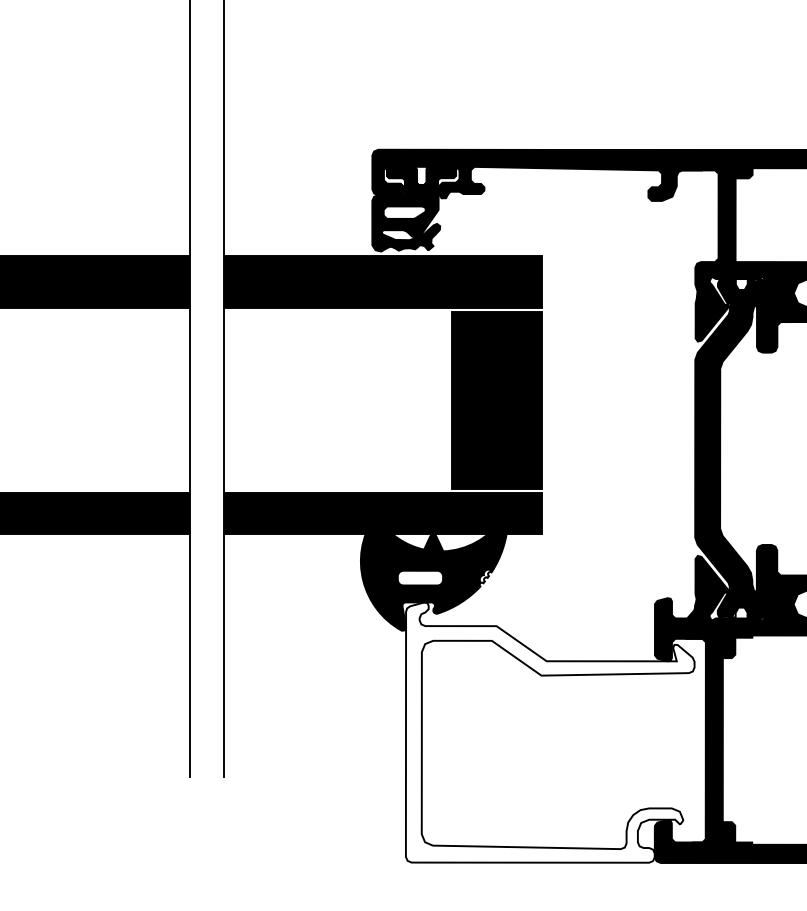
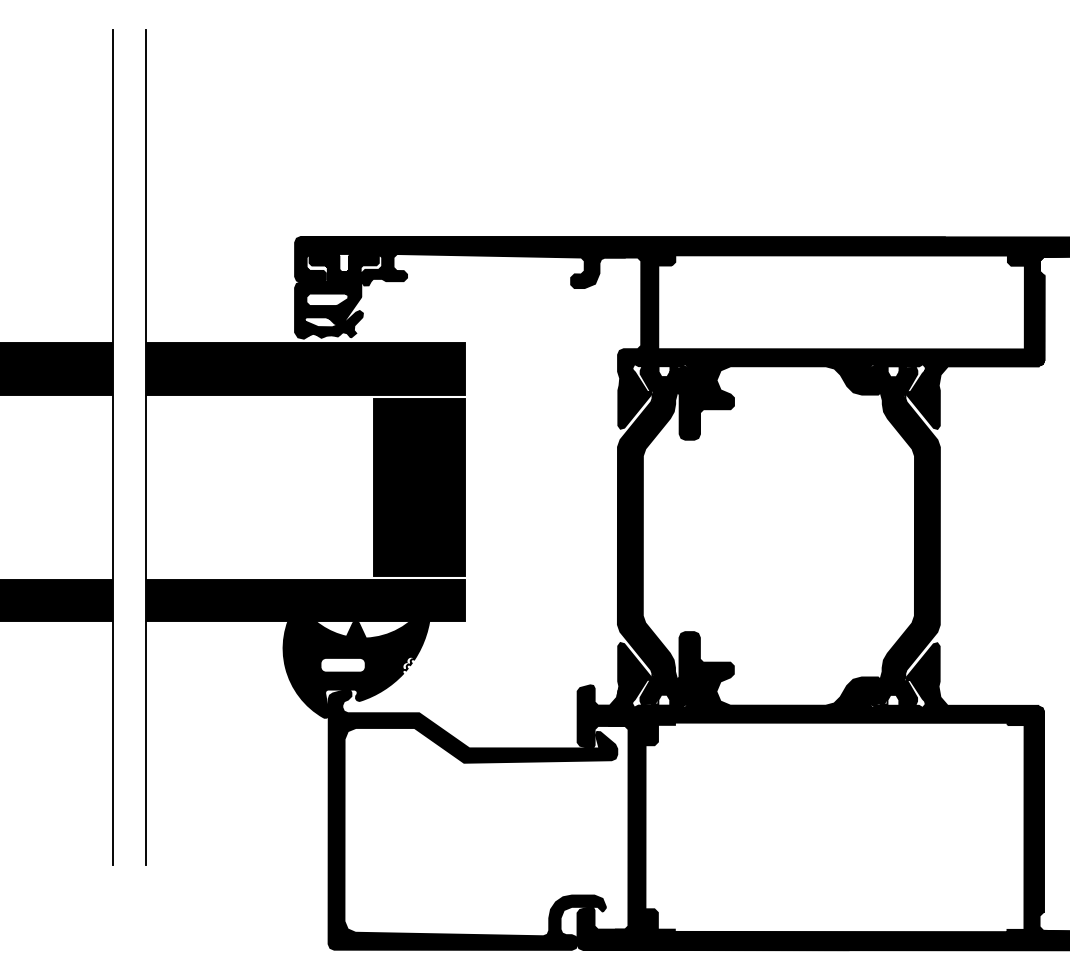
fill: (549, 732) -> (472, 819), added

